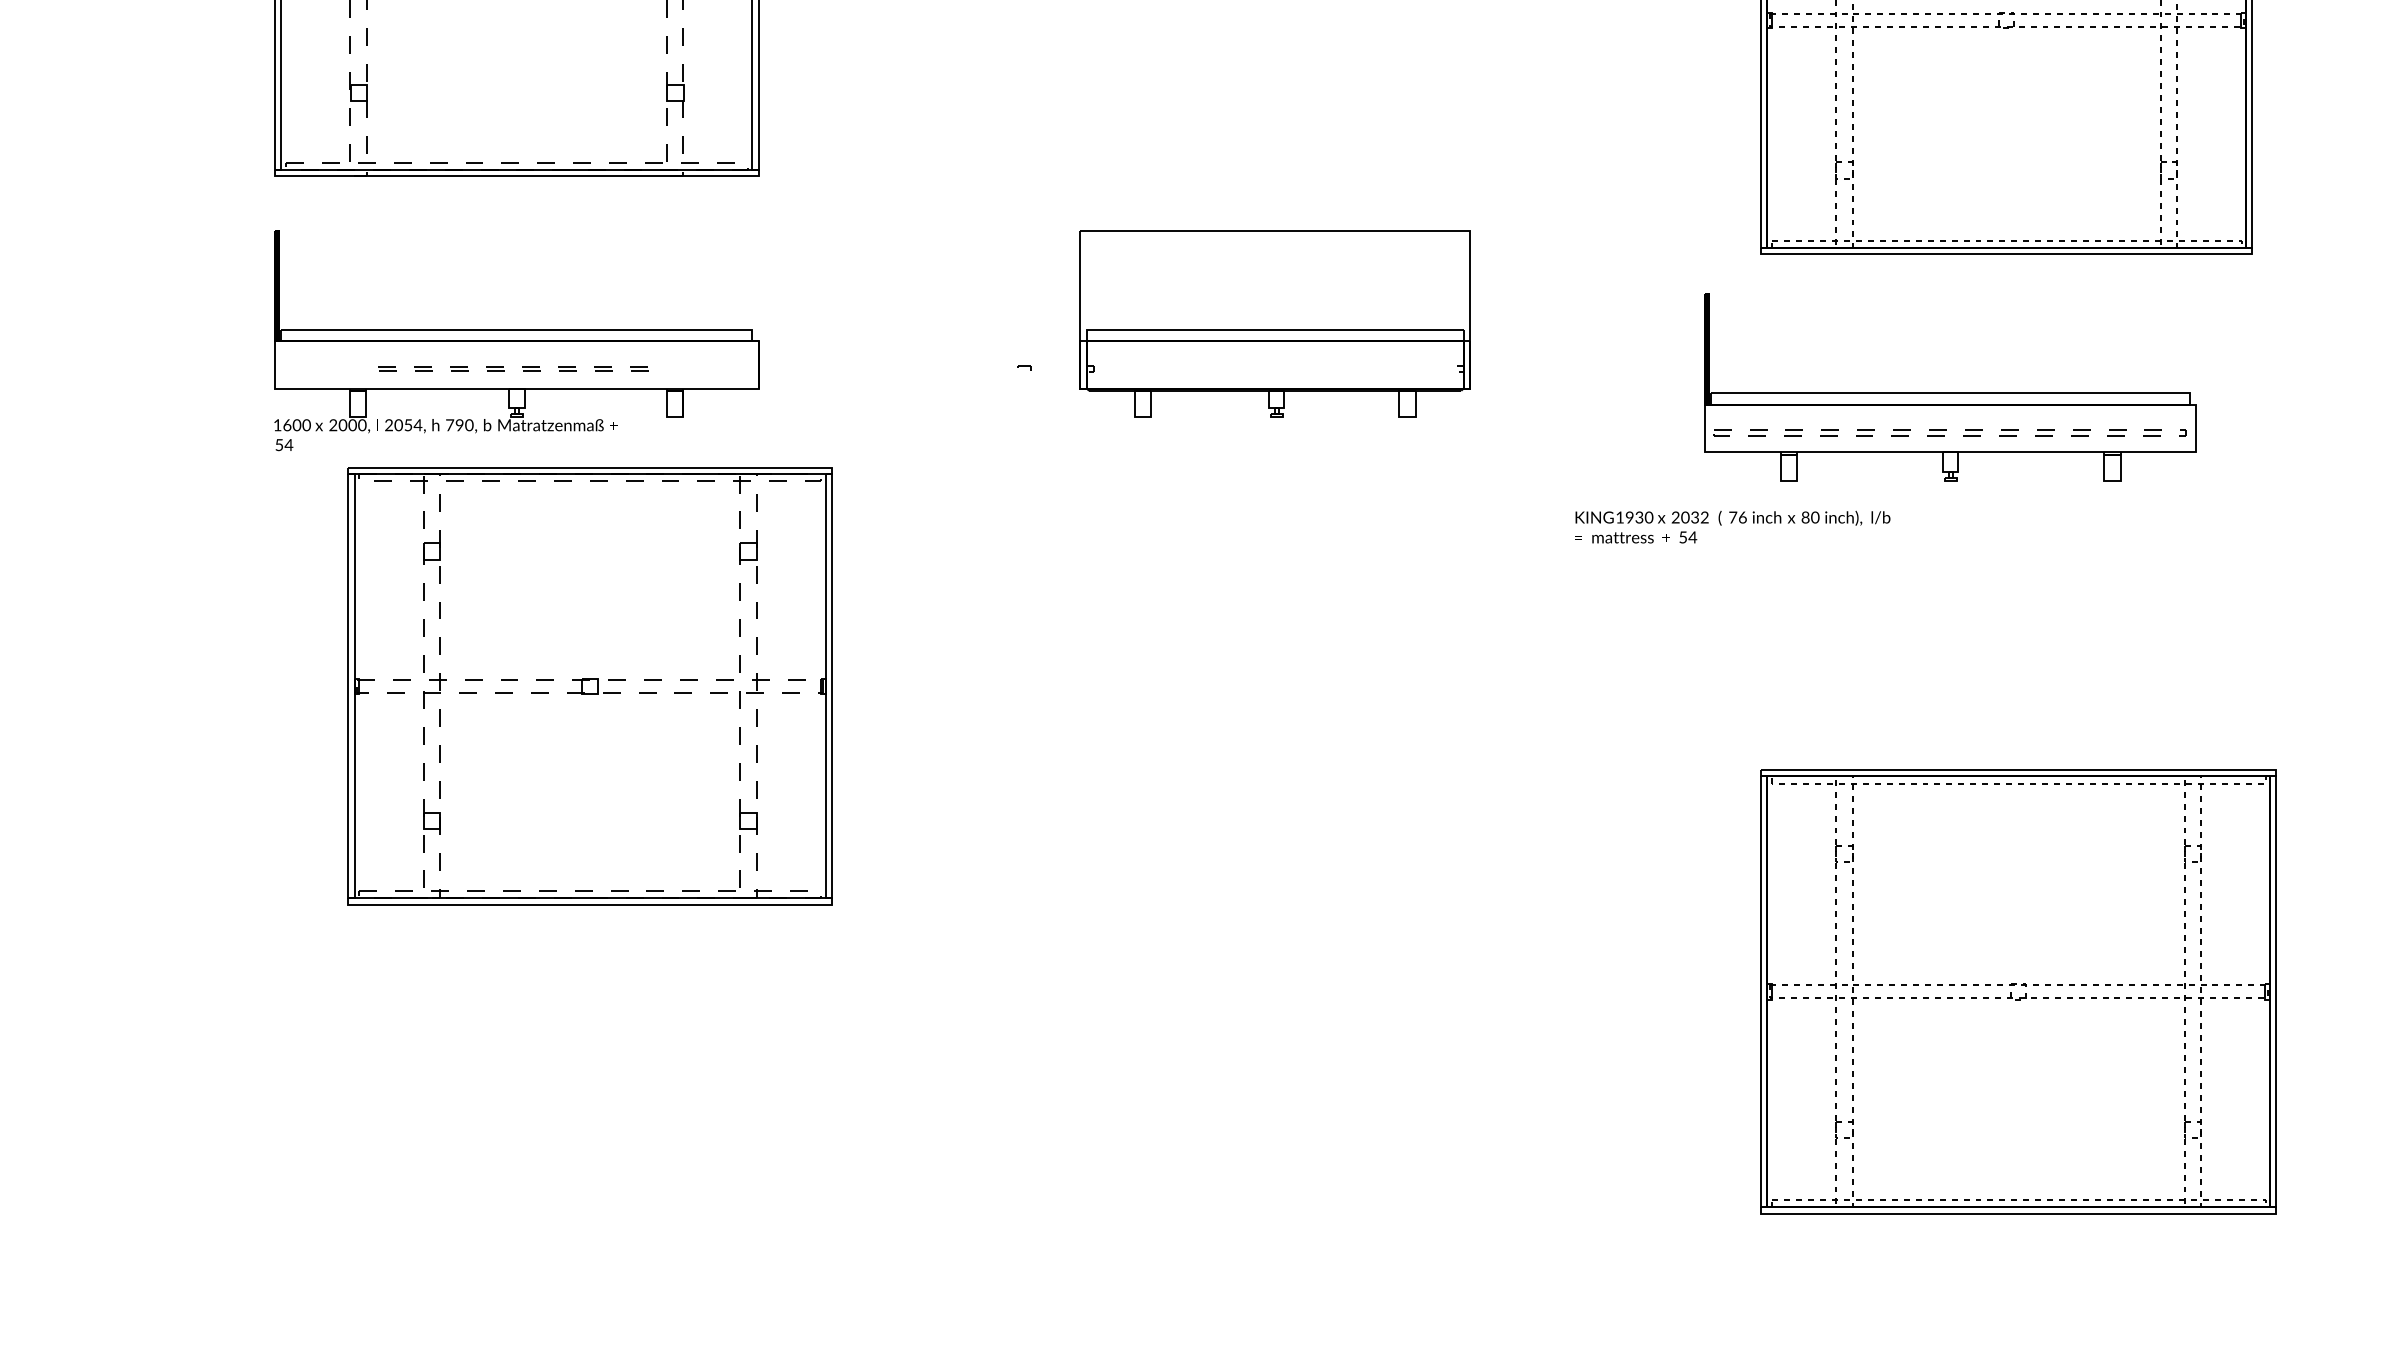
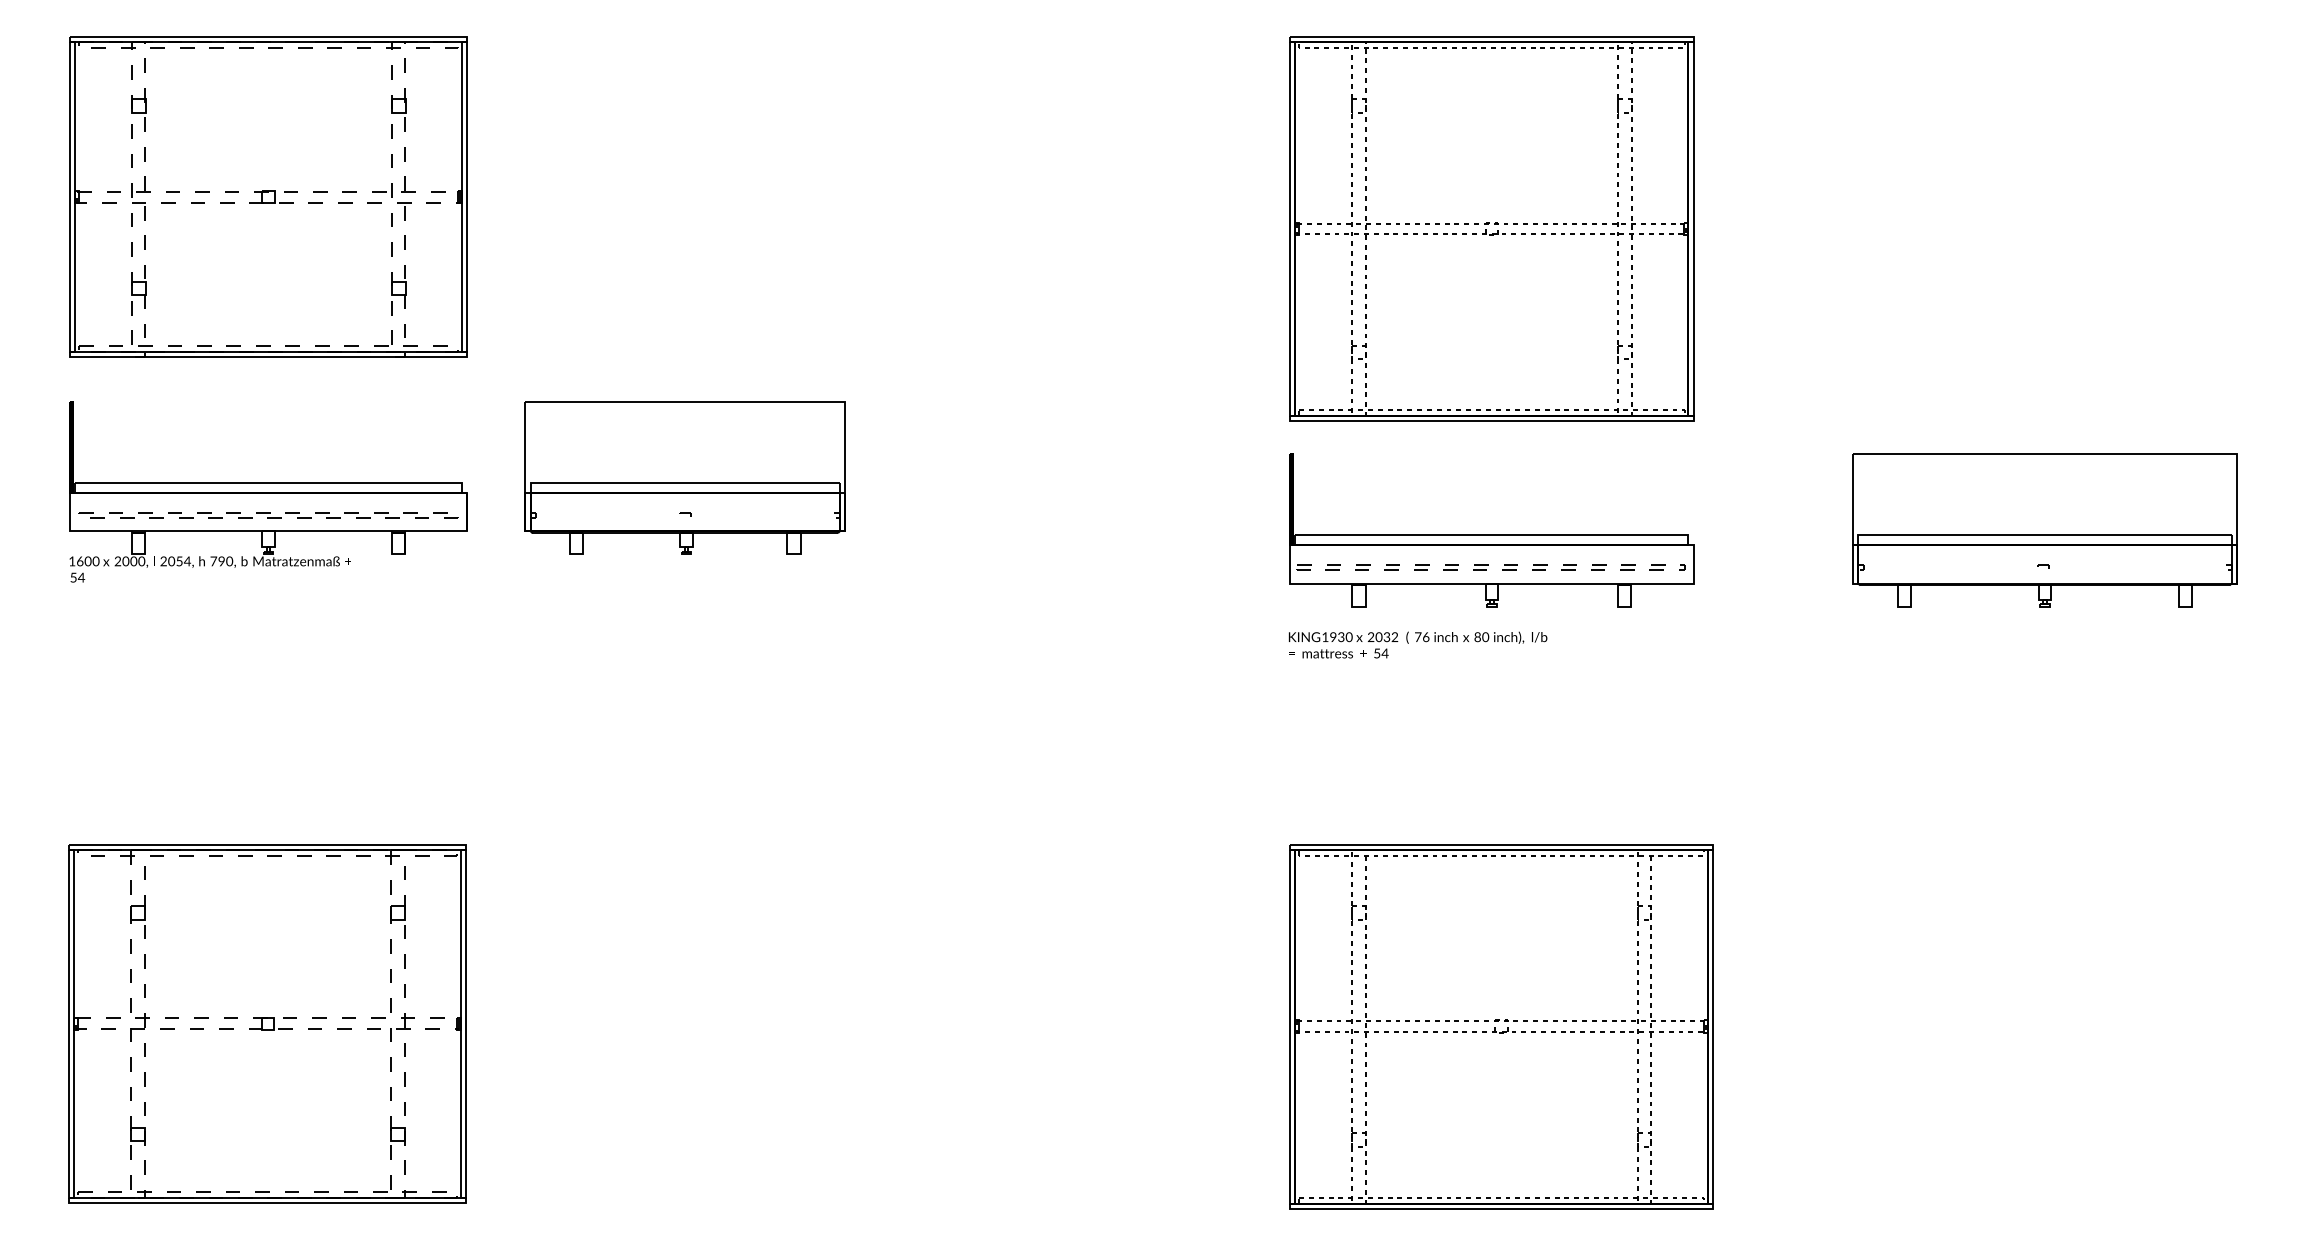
part: (1274, 323) -> (684, 477), moved
part: (516, 369) -> (268, 515), size x1.67
part: (1950, 387) -> (1491, 530), moved
text: (1732, 526) -> (1417, 644), moved
part: (589, 686) -> (267, 1023), moved

